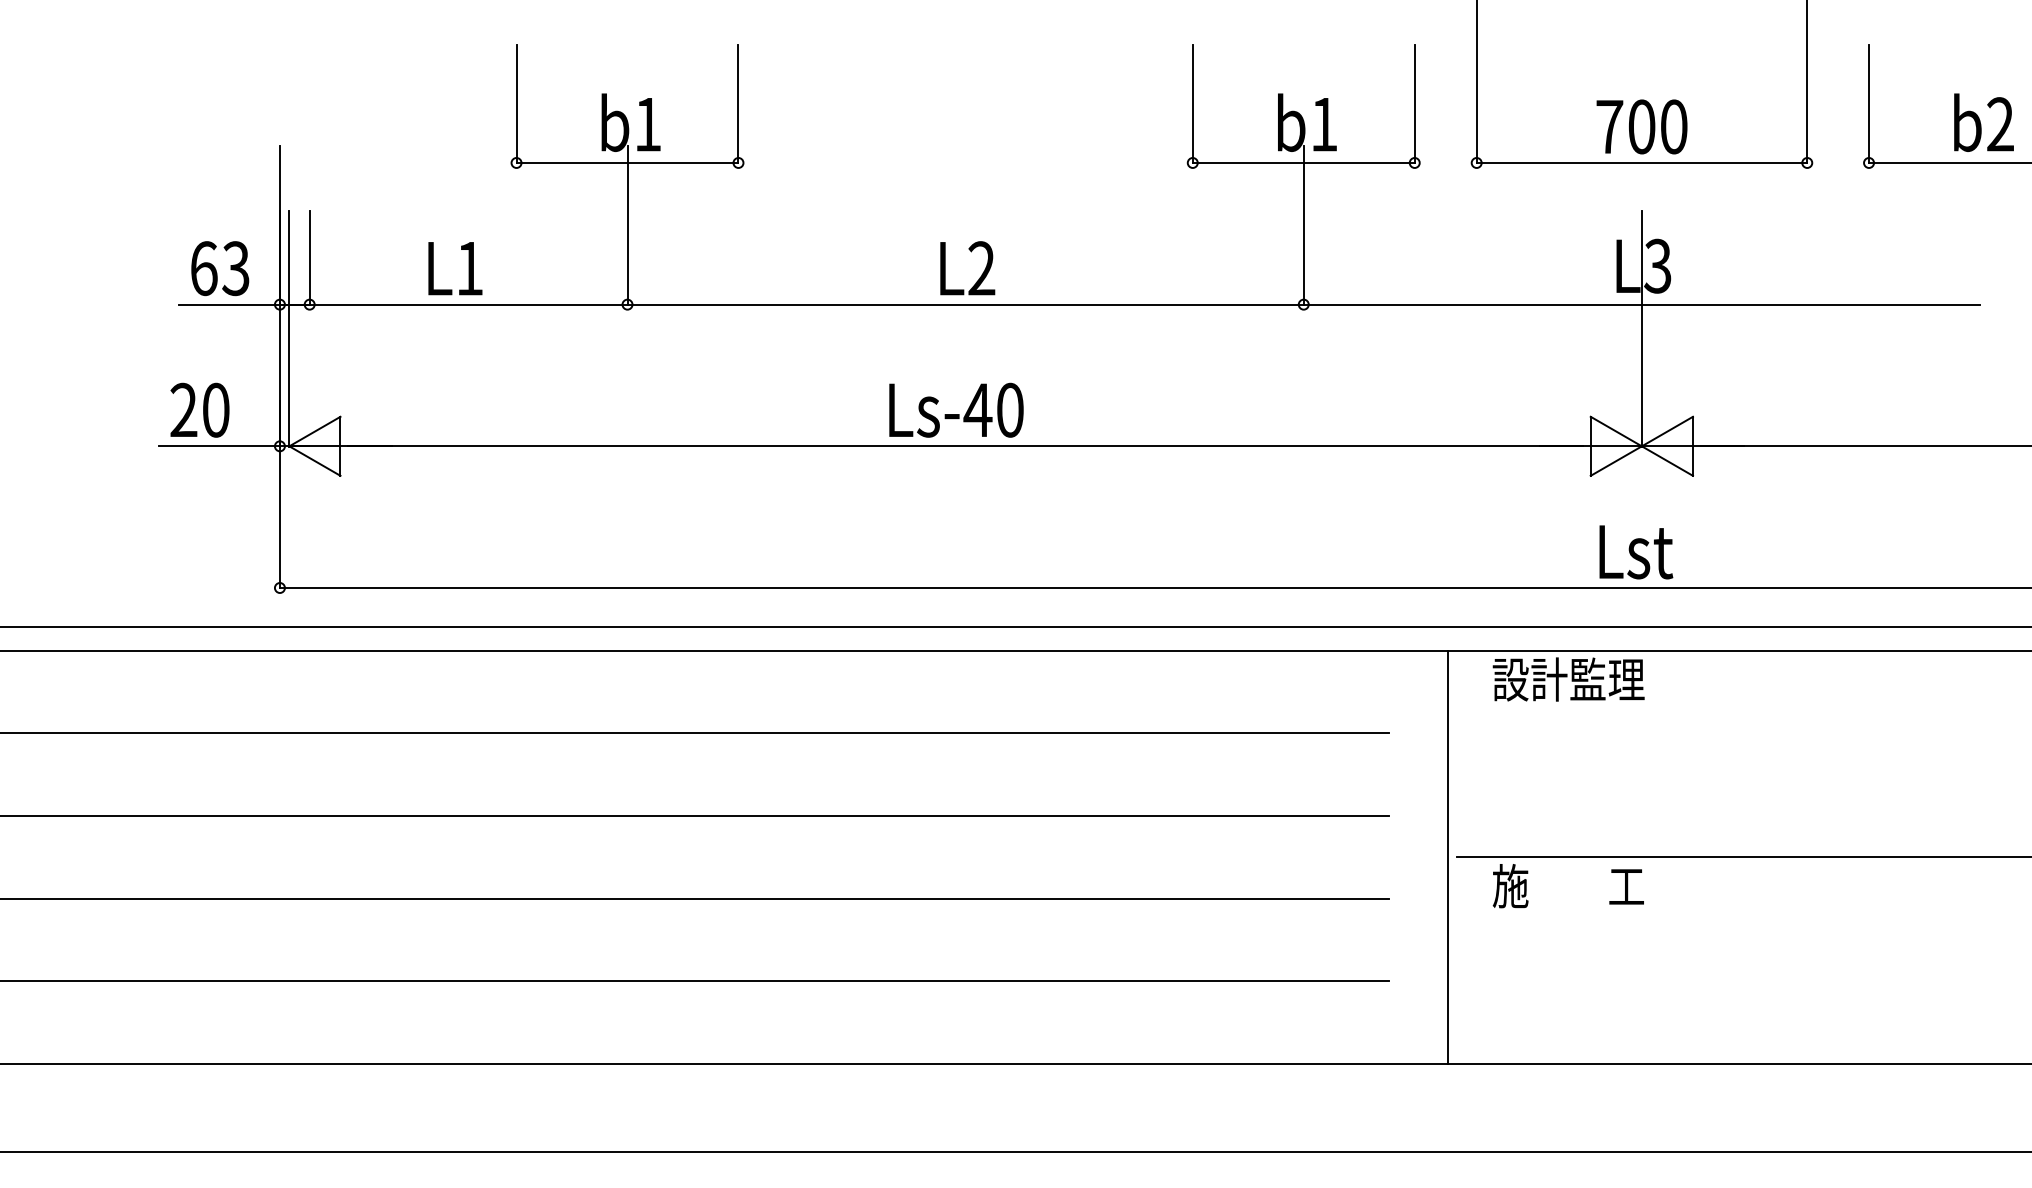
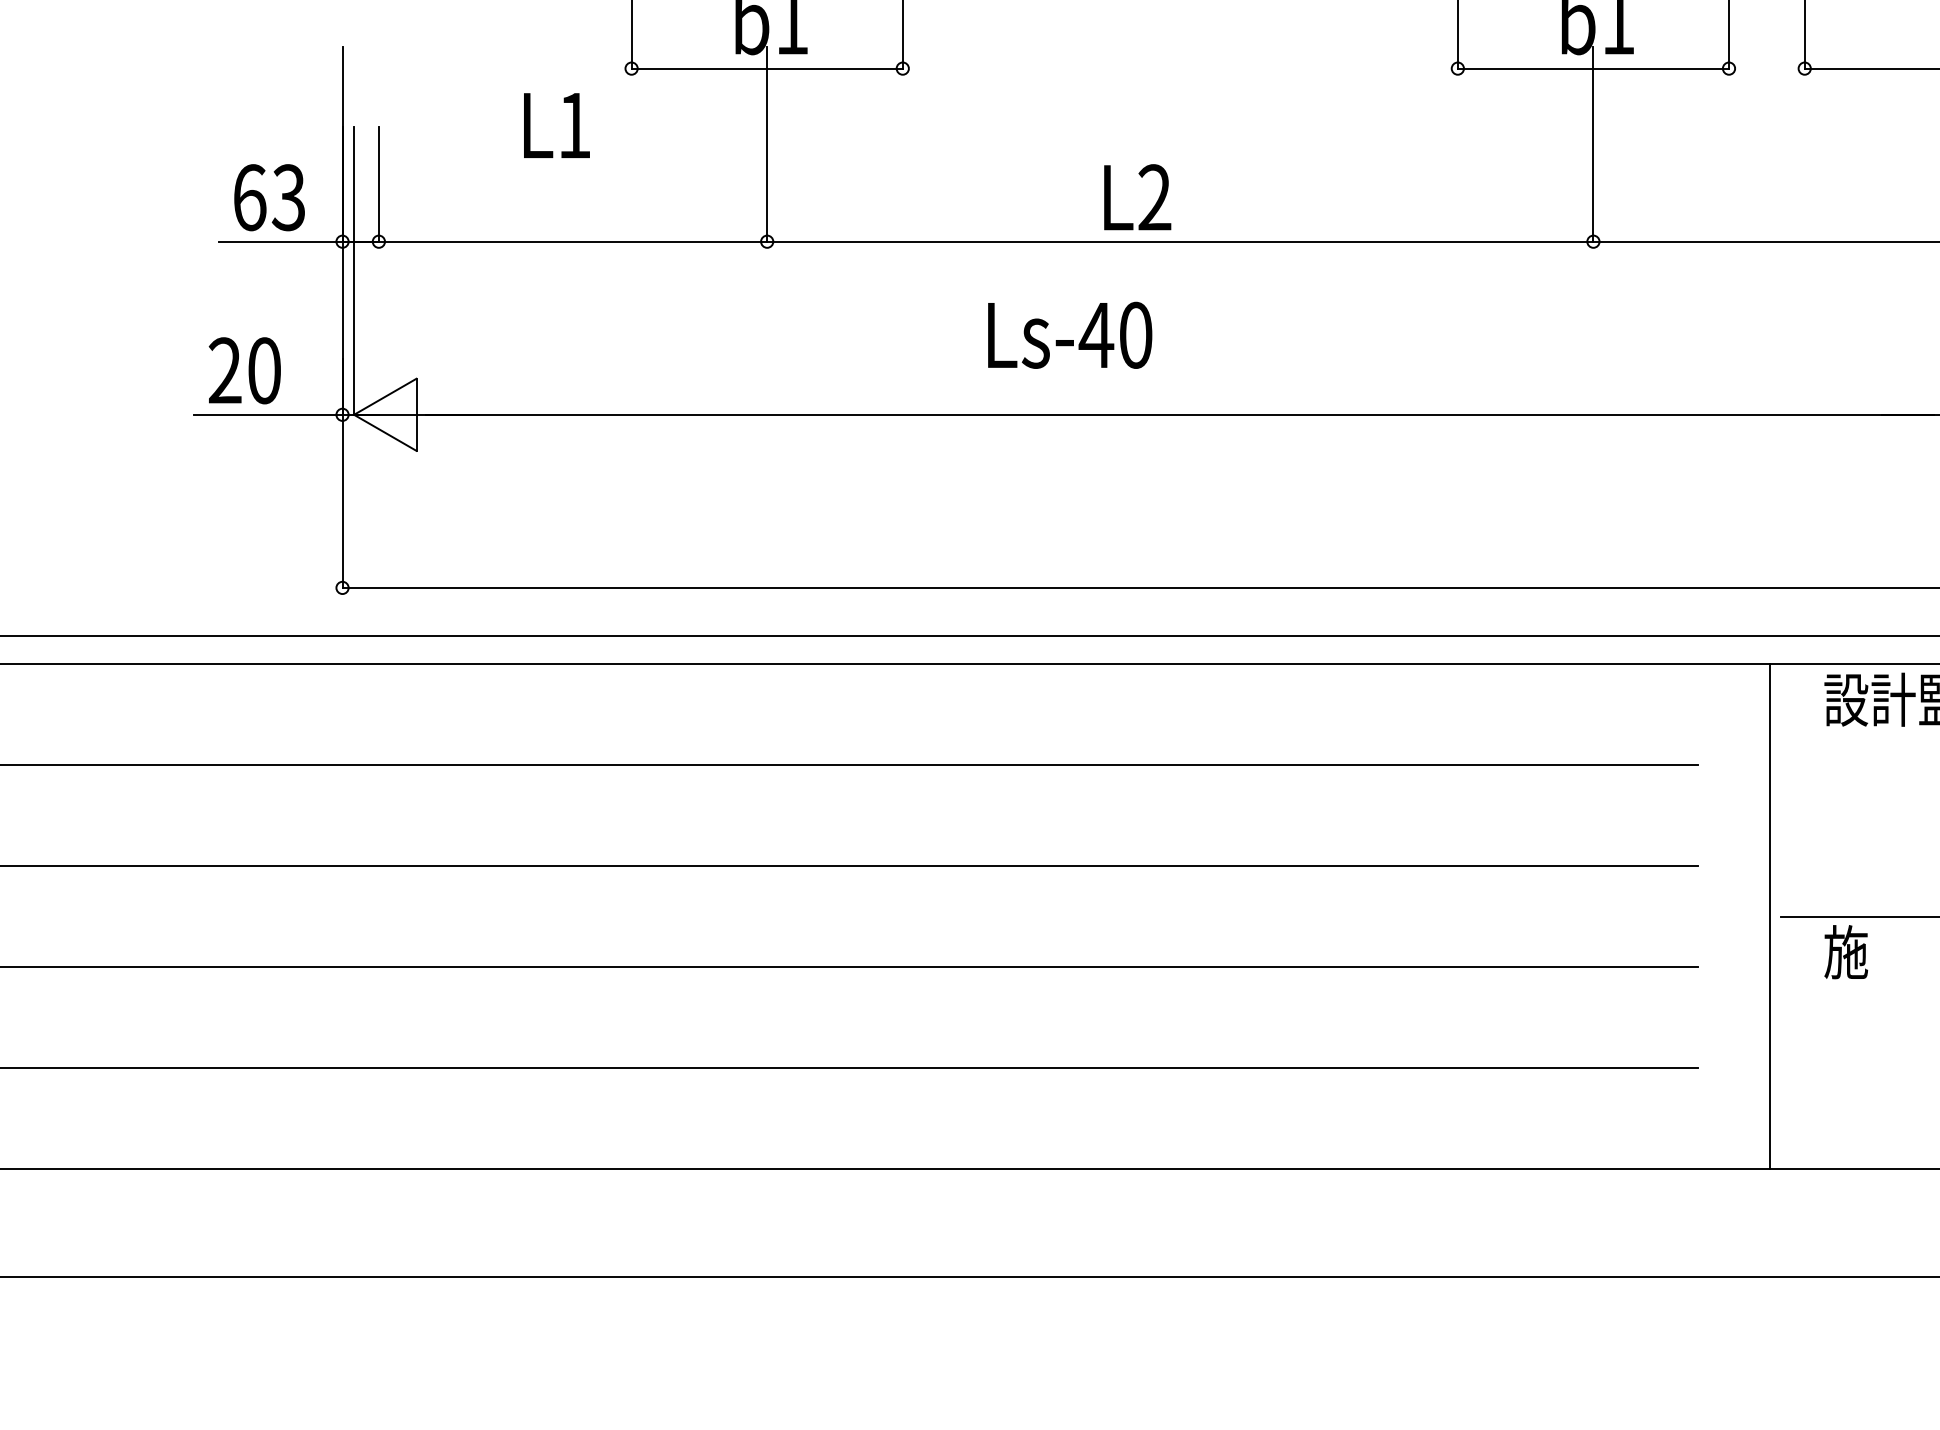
text: (455, 268) -> (557, 125), moved
text: (967, 268) -> (1137, 197), moved
text: (956, 409) -> (1070, 334), moved

